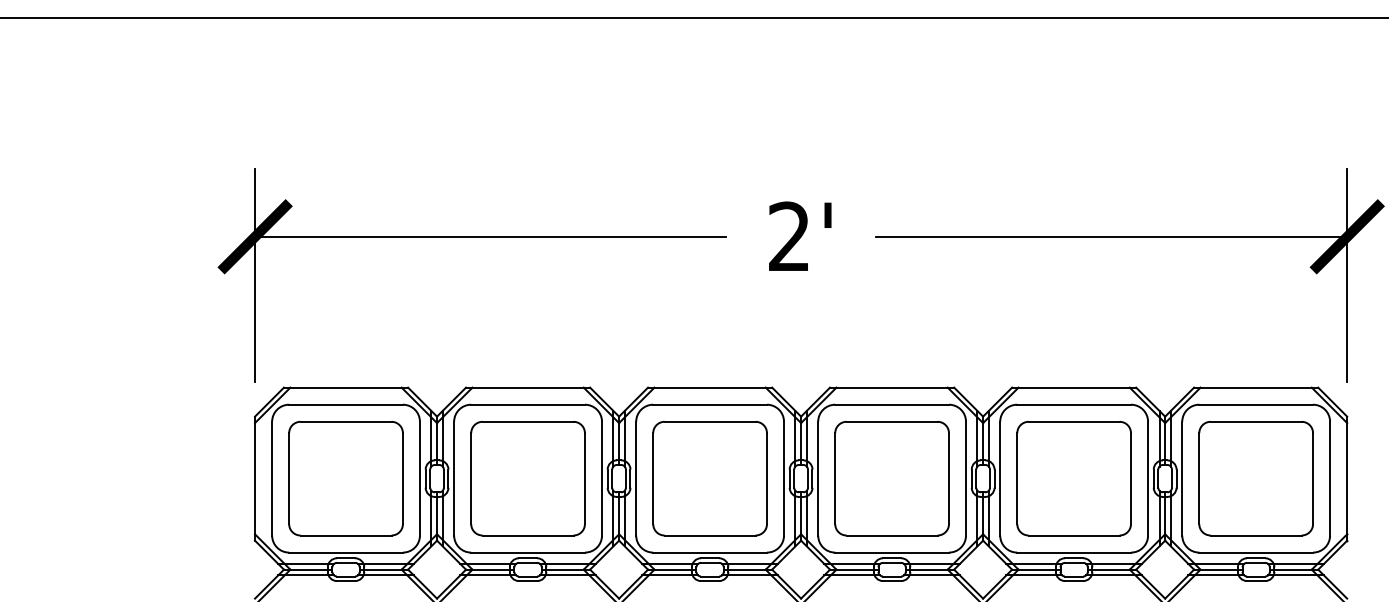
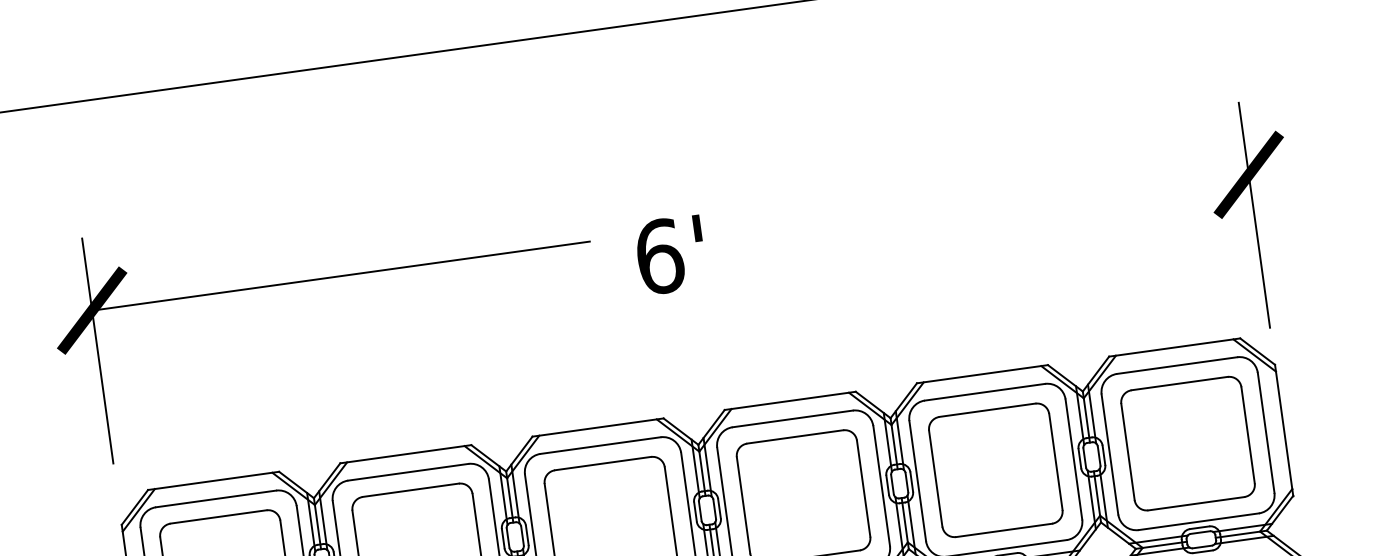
text: (789, 236) -> (659, 256), 2' -> 6'
line: (1111, 236) -> (999, 209), removed
part: (471, 237) -> (320, 279), moved

